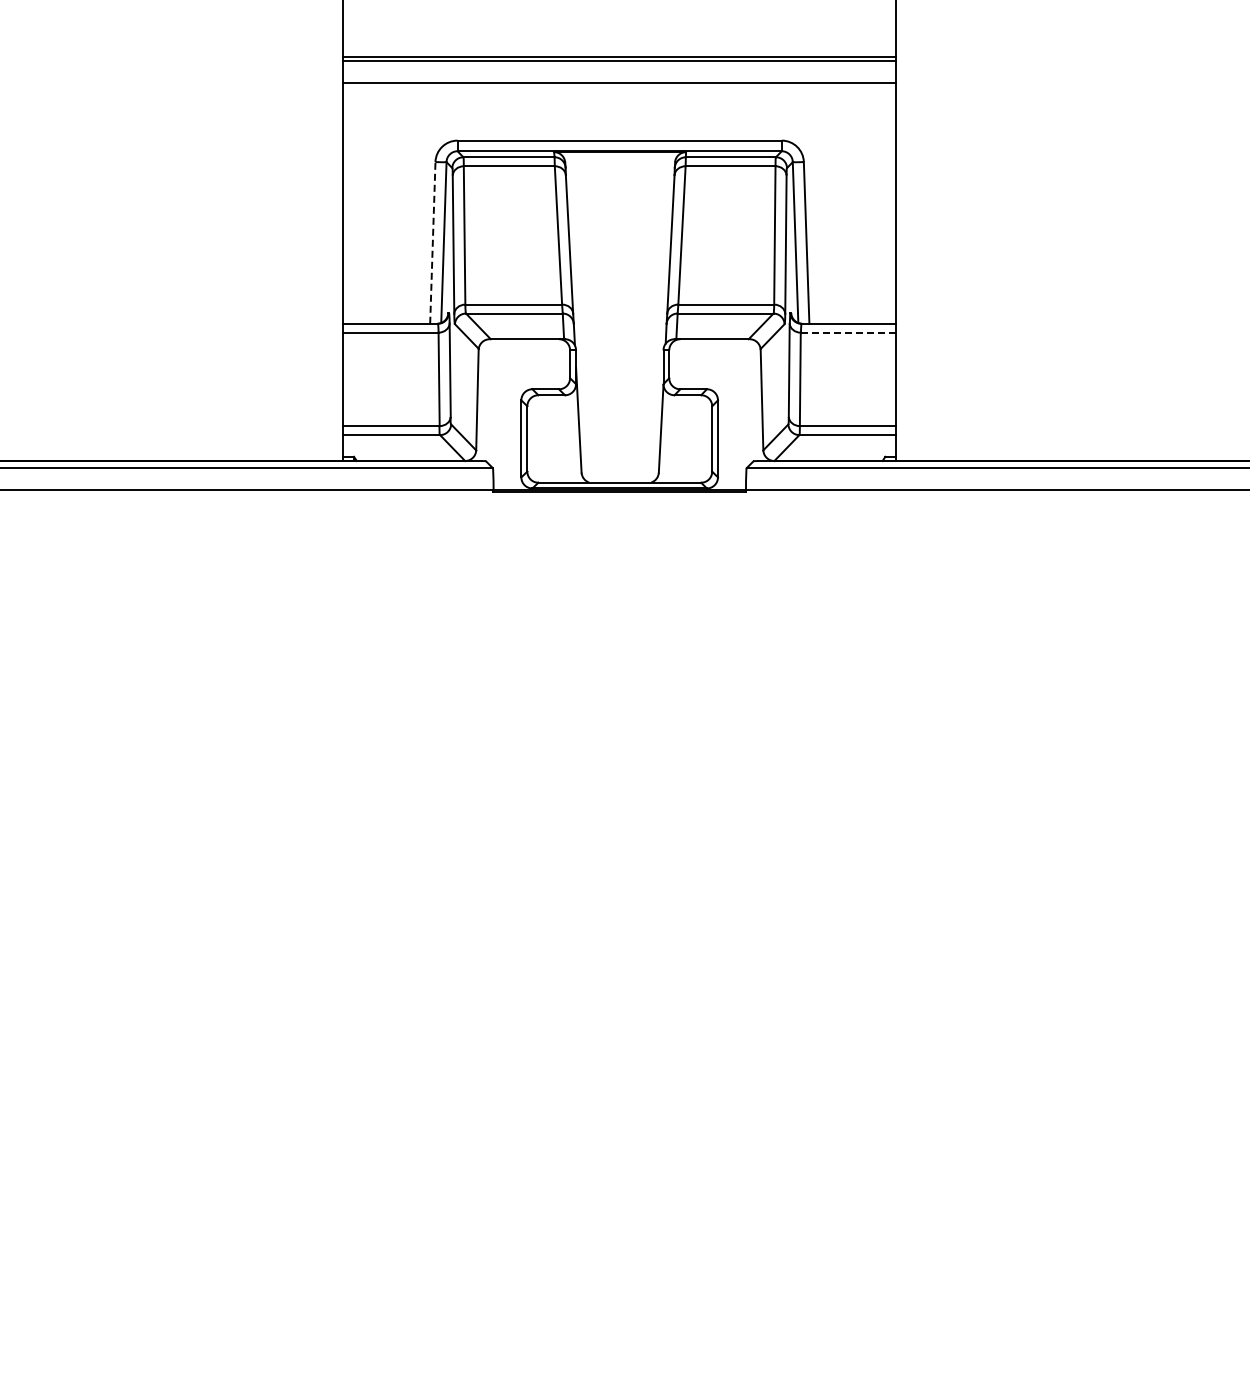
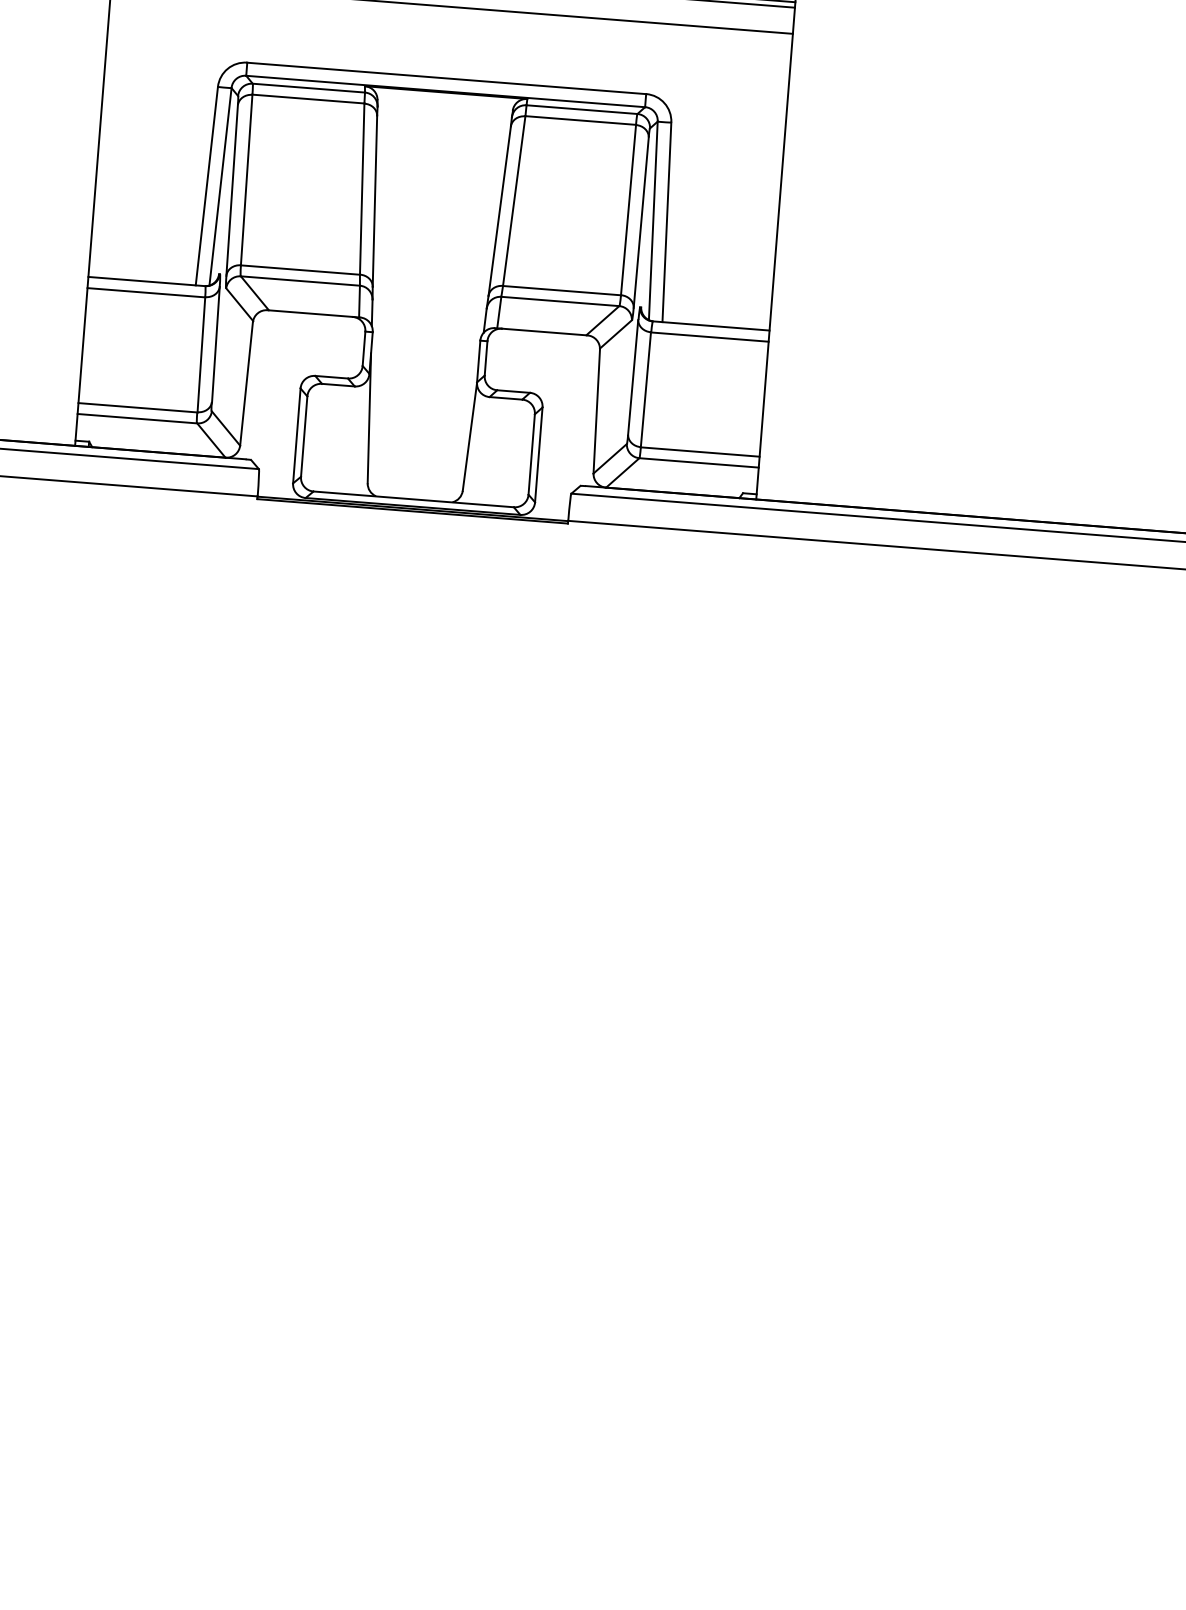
line: (432, 242) -> (206, 185), dashed -> solid
line: (848, 332) -> (709, 336), dashed -> solid

